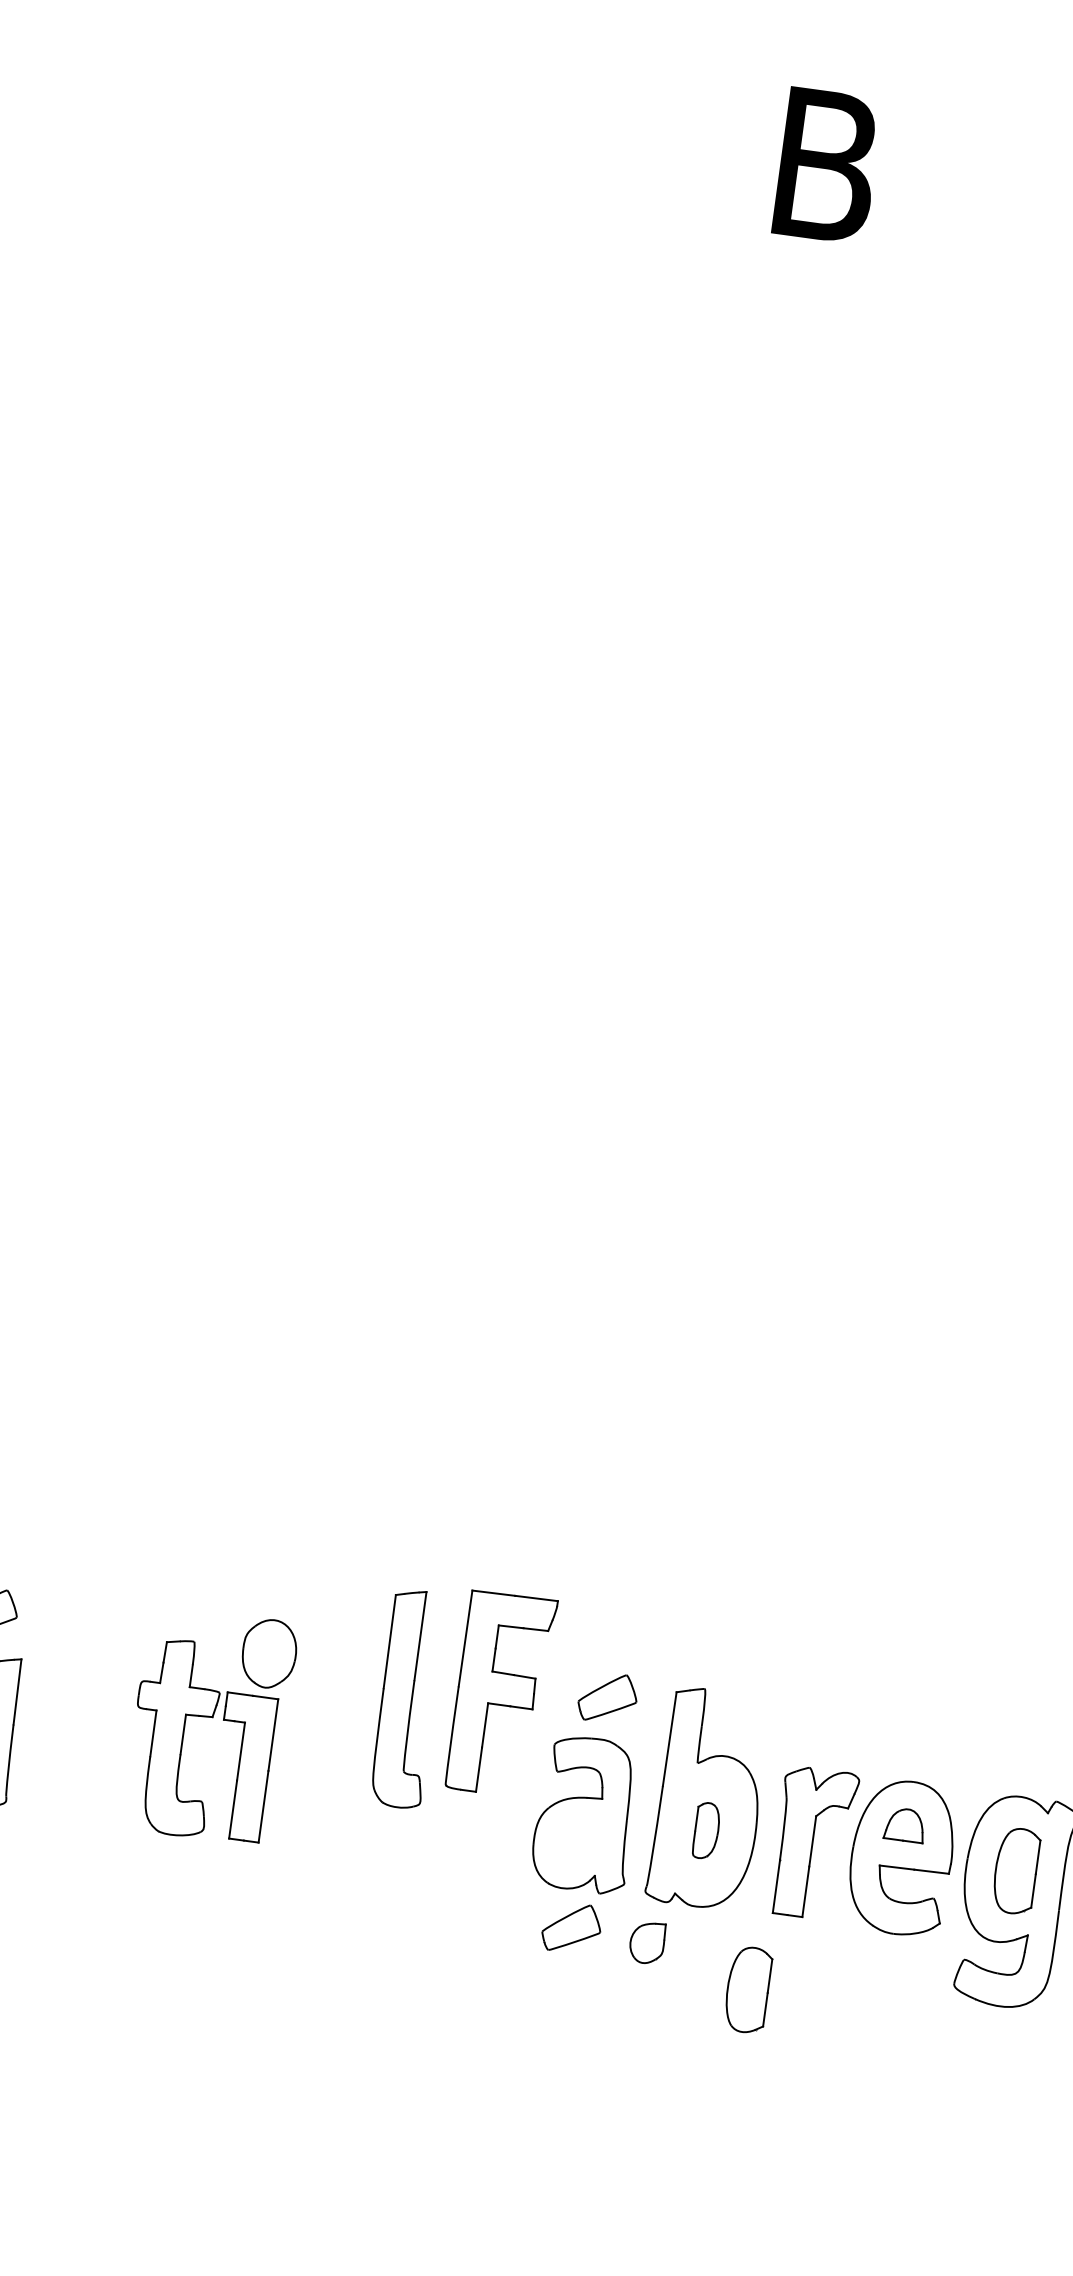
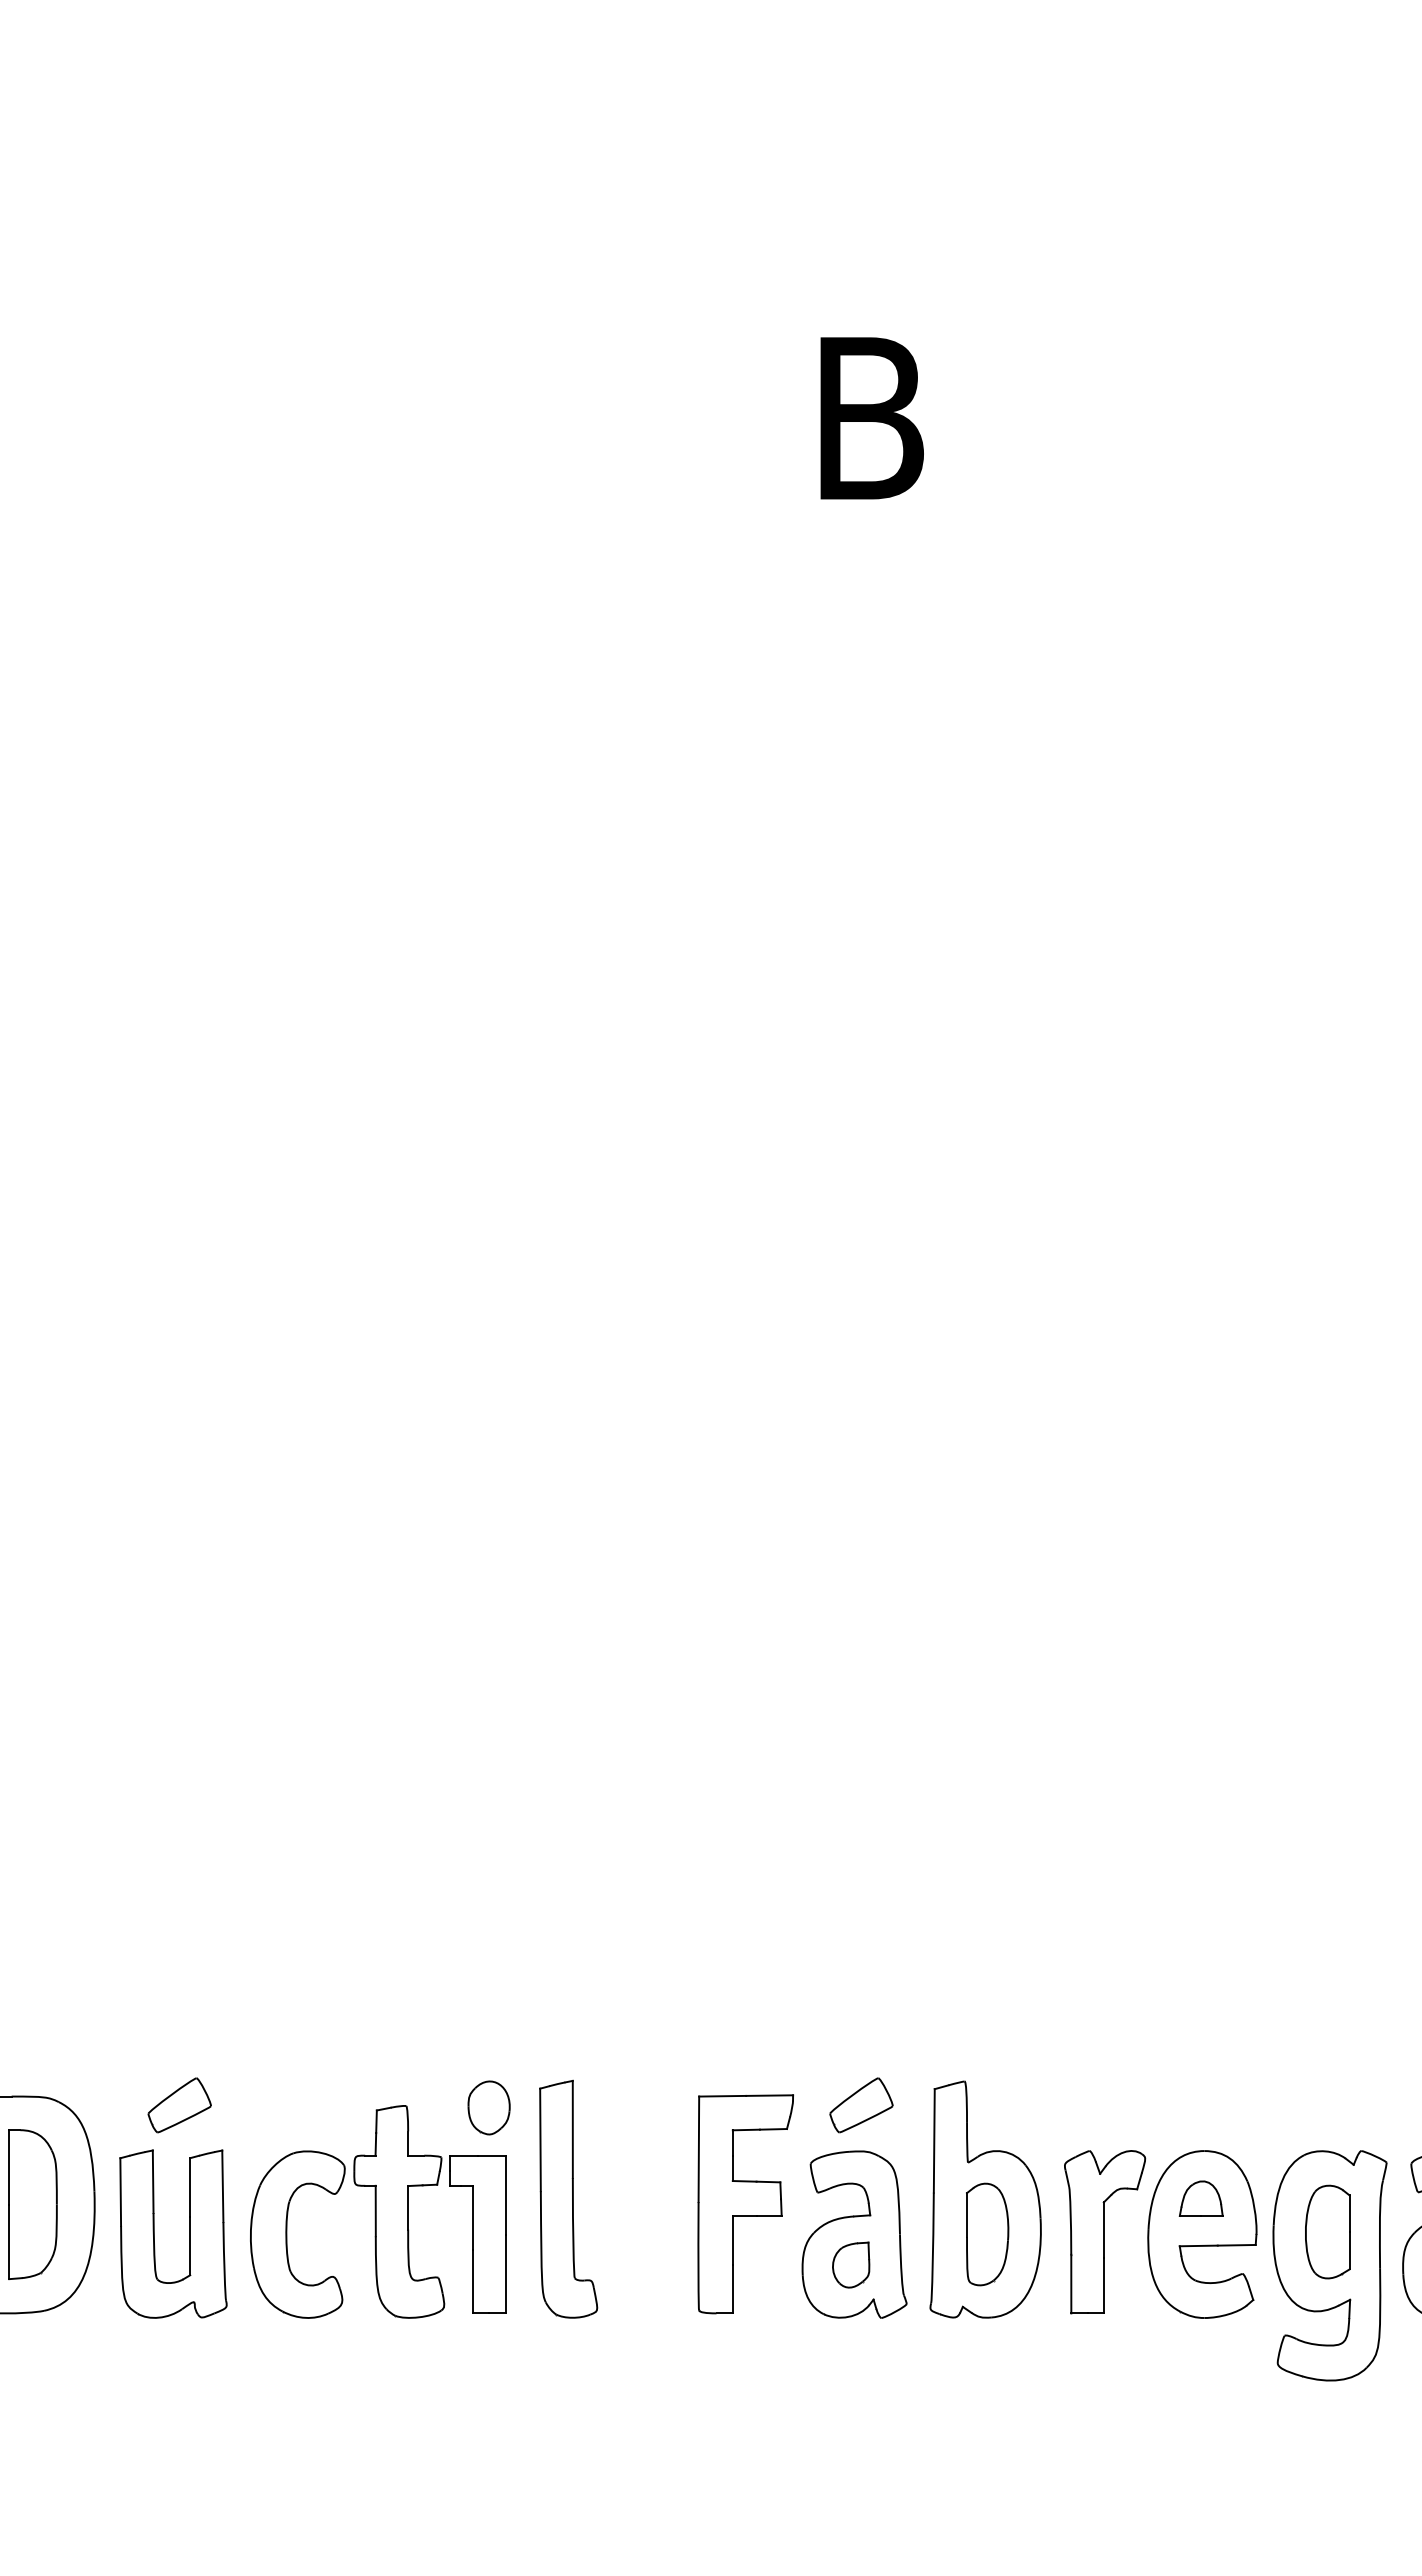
part: (268, 1653) -> (488, 2107), size x0.71
part: (501, 1694) -> (745, 2204), moved
part: (407, 1698) -> (568, 2198), moved
part: (70, 1743) -> (287, 2234), added
part: (706, 1830) -> (987, 2234), size x1.67
part: (571, 1928) -> (856, 2359), removed
part: (647, 1942) -> (851, 2264), moved
part: (747, 1989) -> (1055, 2399), removed

